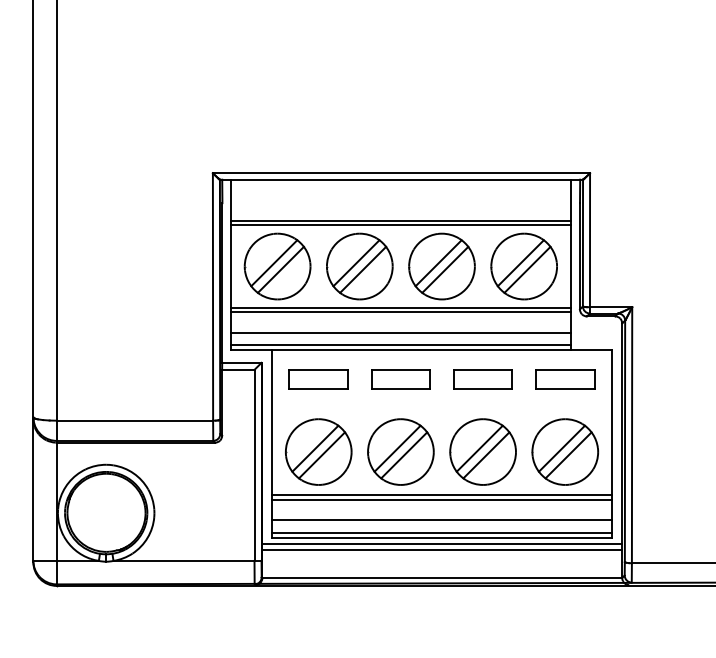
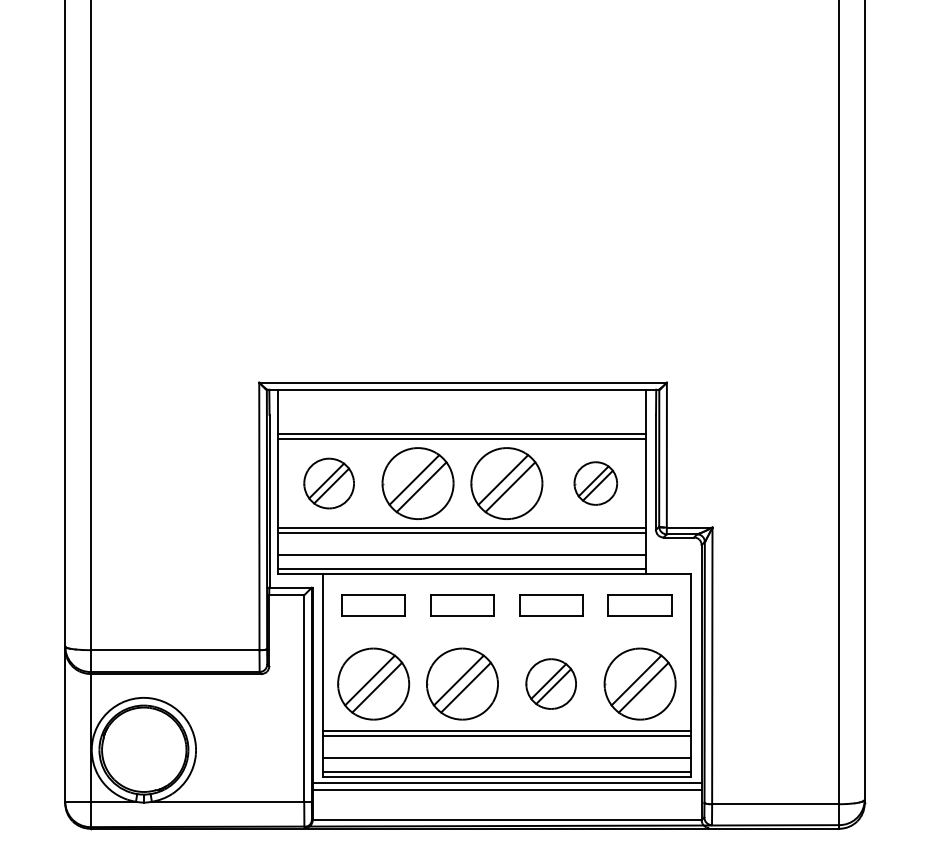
part: (276, 266) -> (328, 483), size x0.7
part: (523, 266) -> (595, 483), size x0.6
part: (482, 451) -> (550, 683), size x0.7

